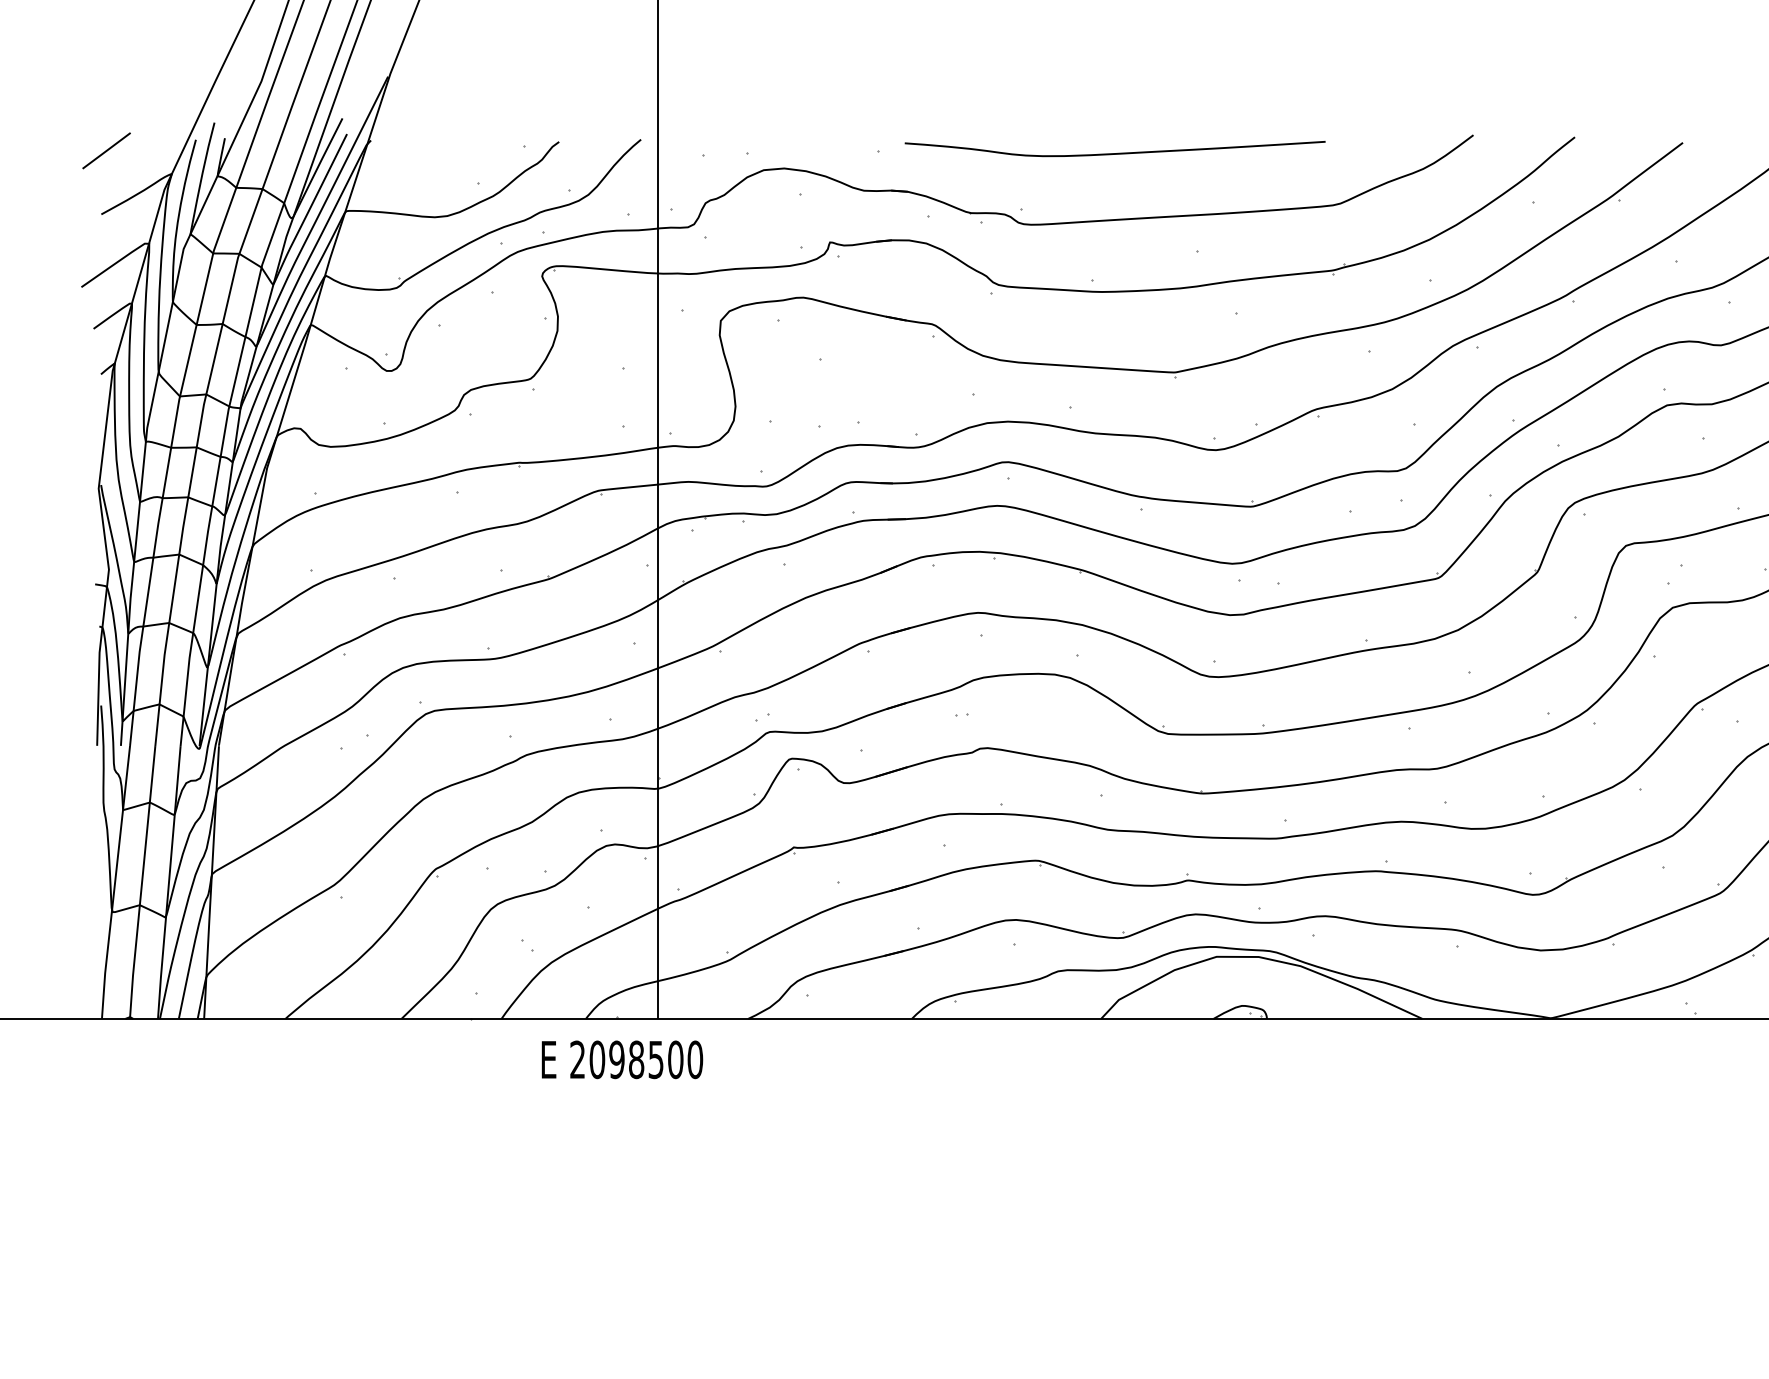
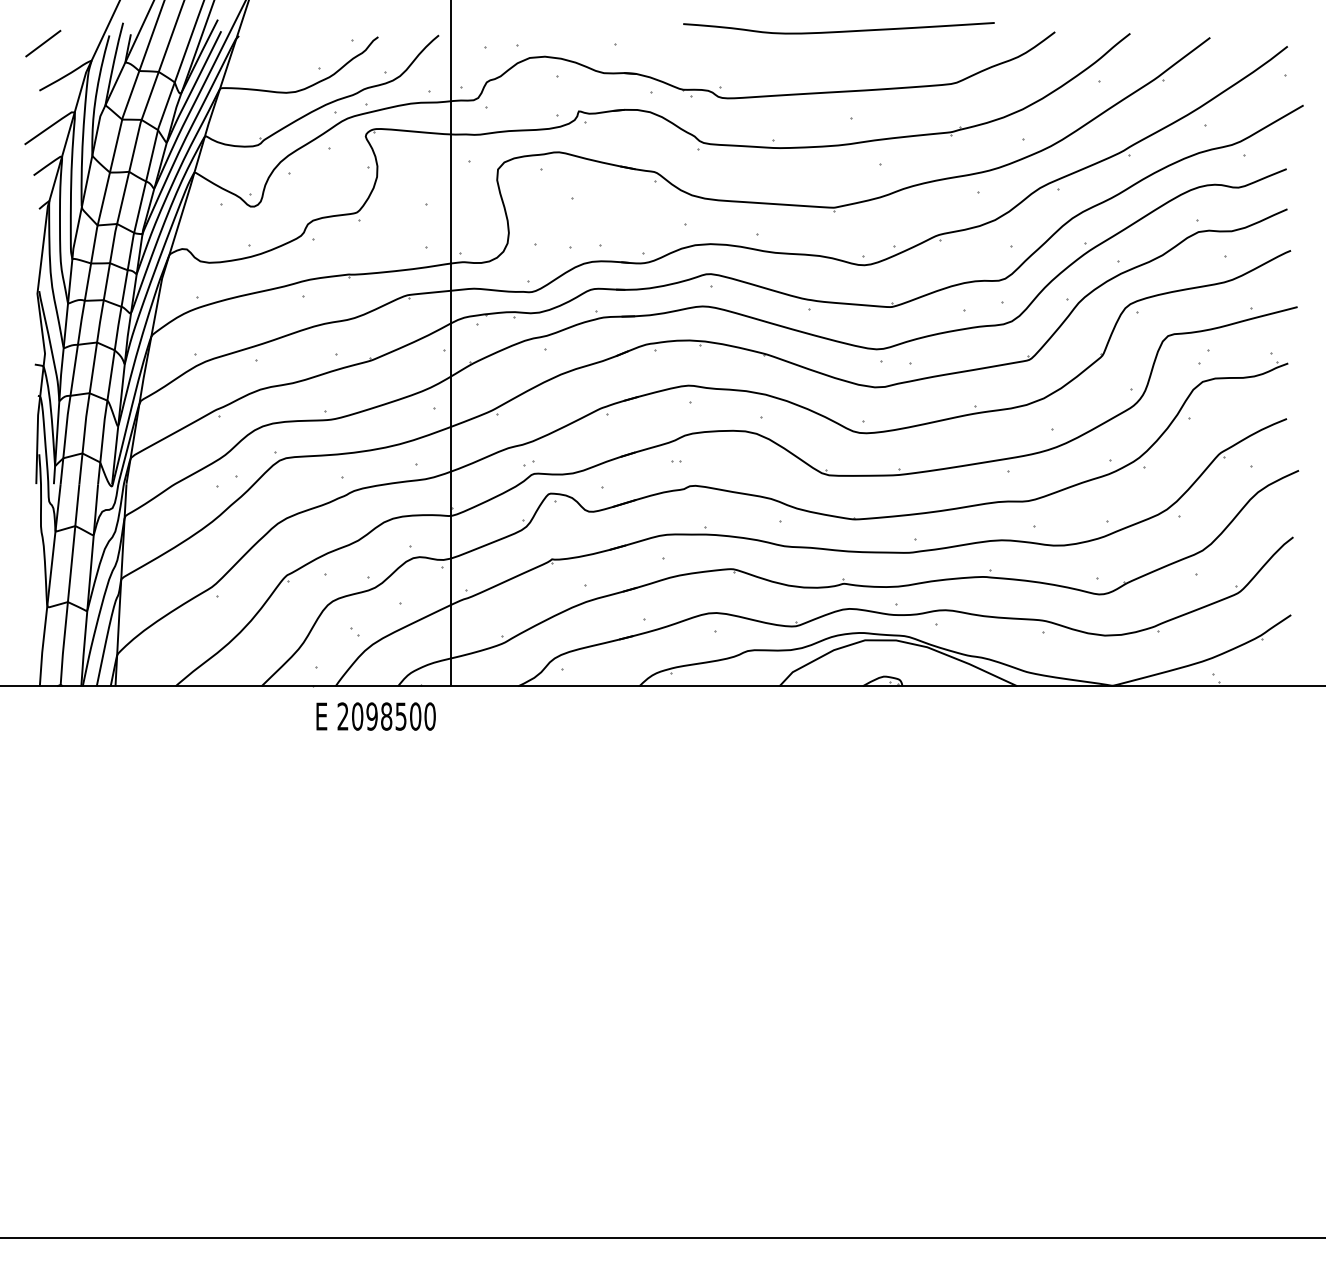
curve: (1114, 153) -> (838, 31), moved
text: (621, 1059) -> (375, 716), moved

